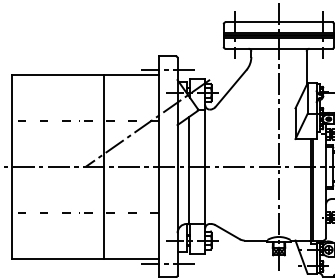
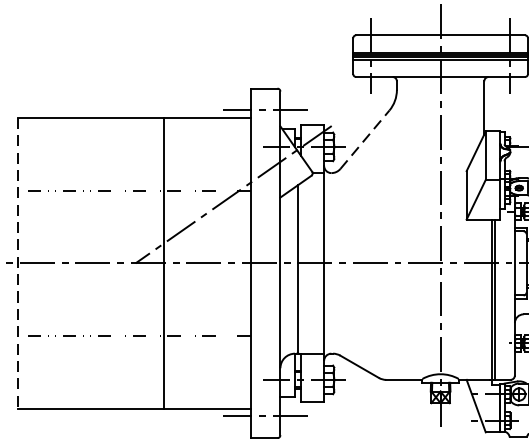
line: (231, 88) -> (365, 139), solid -> dashed
line: (11, 167) -> (18, 264), solid -> dashed

